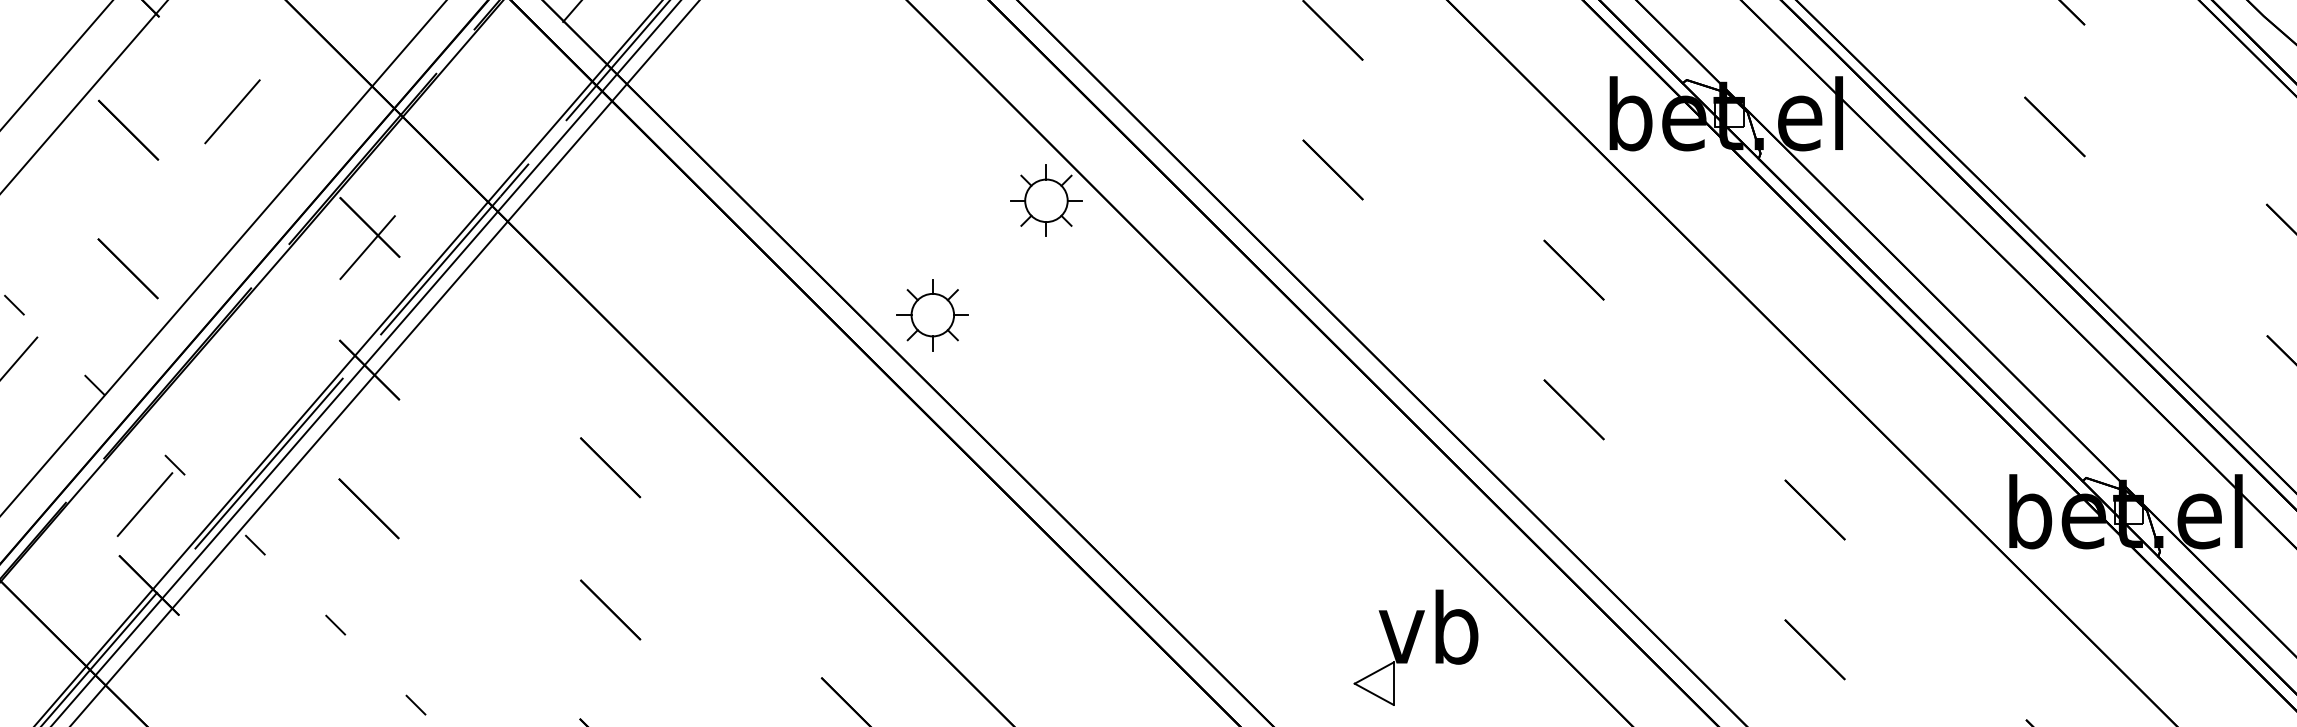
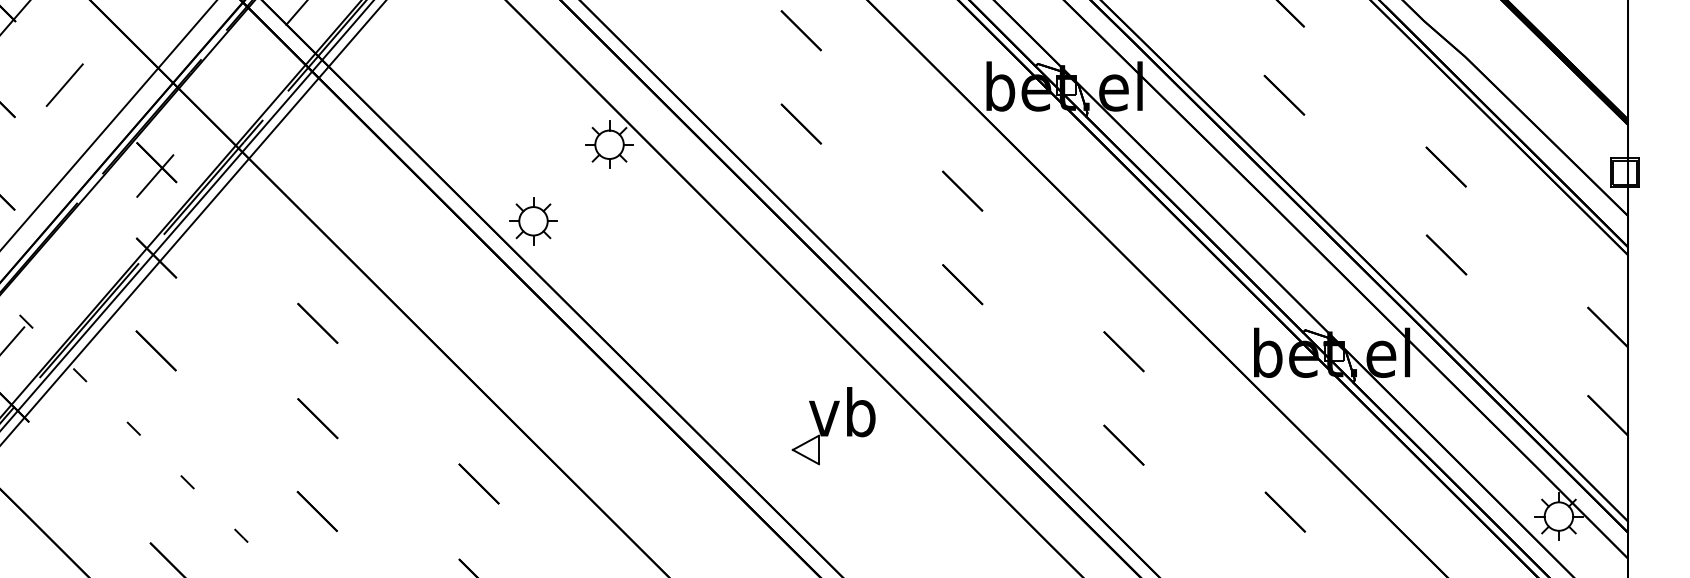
part: (1415, 648) -> (833, 426), moved

